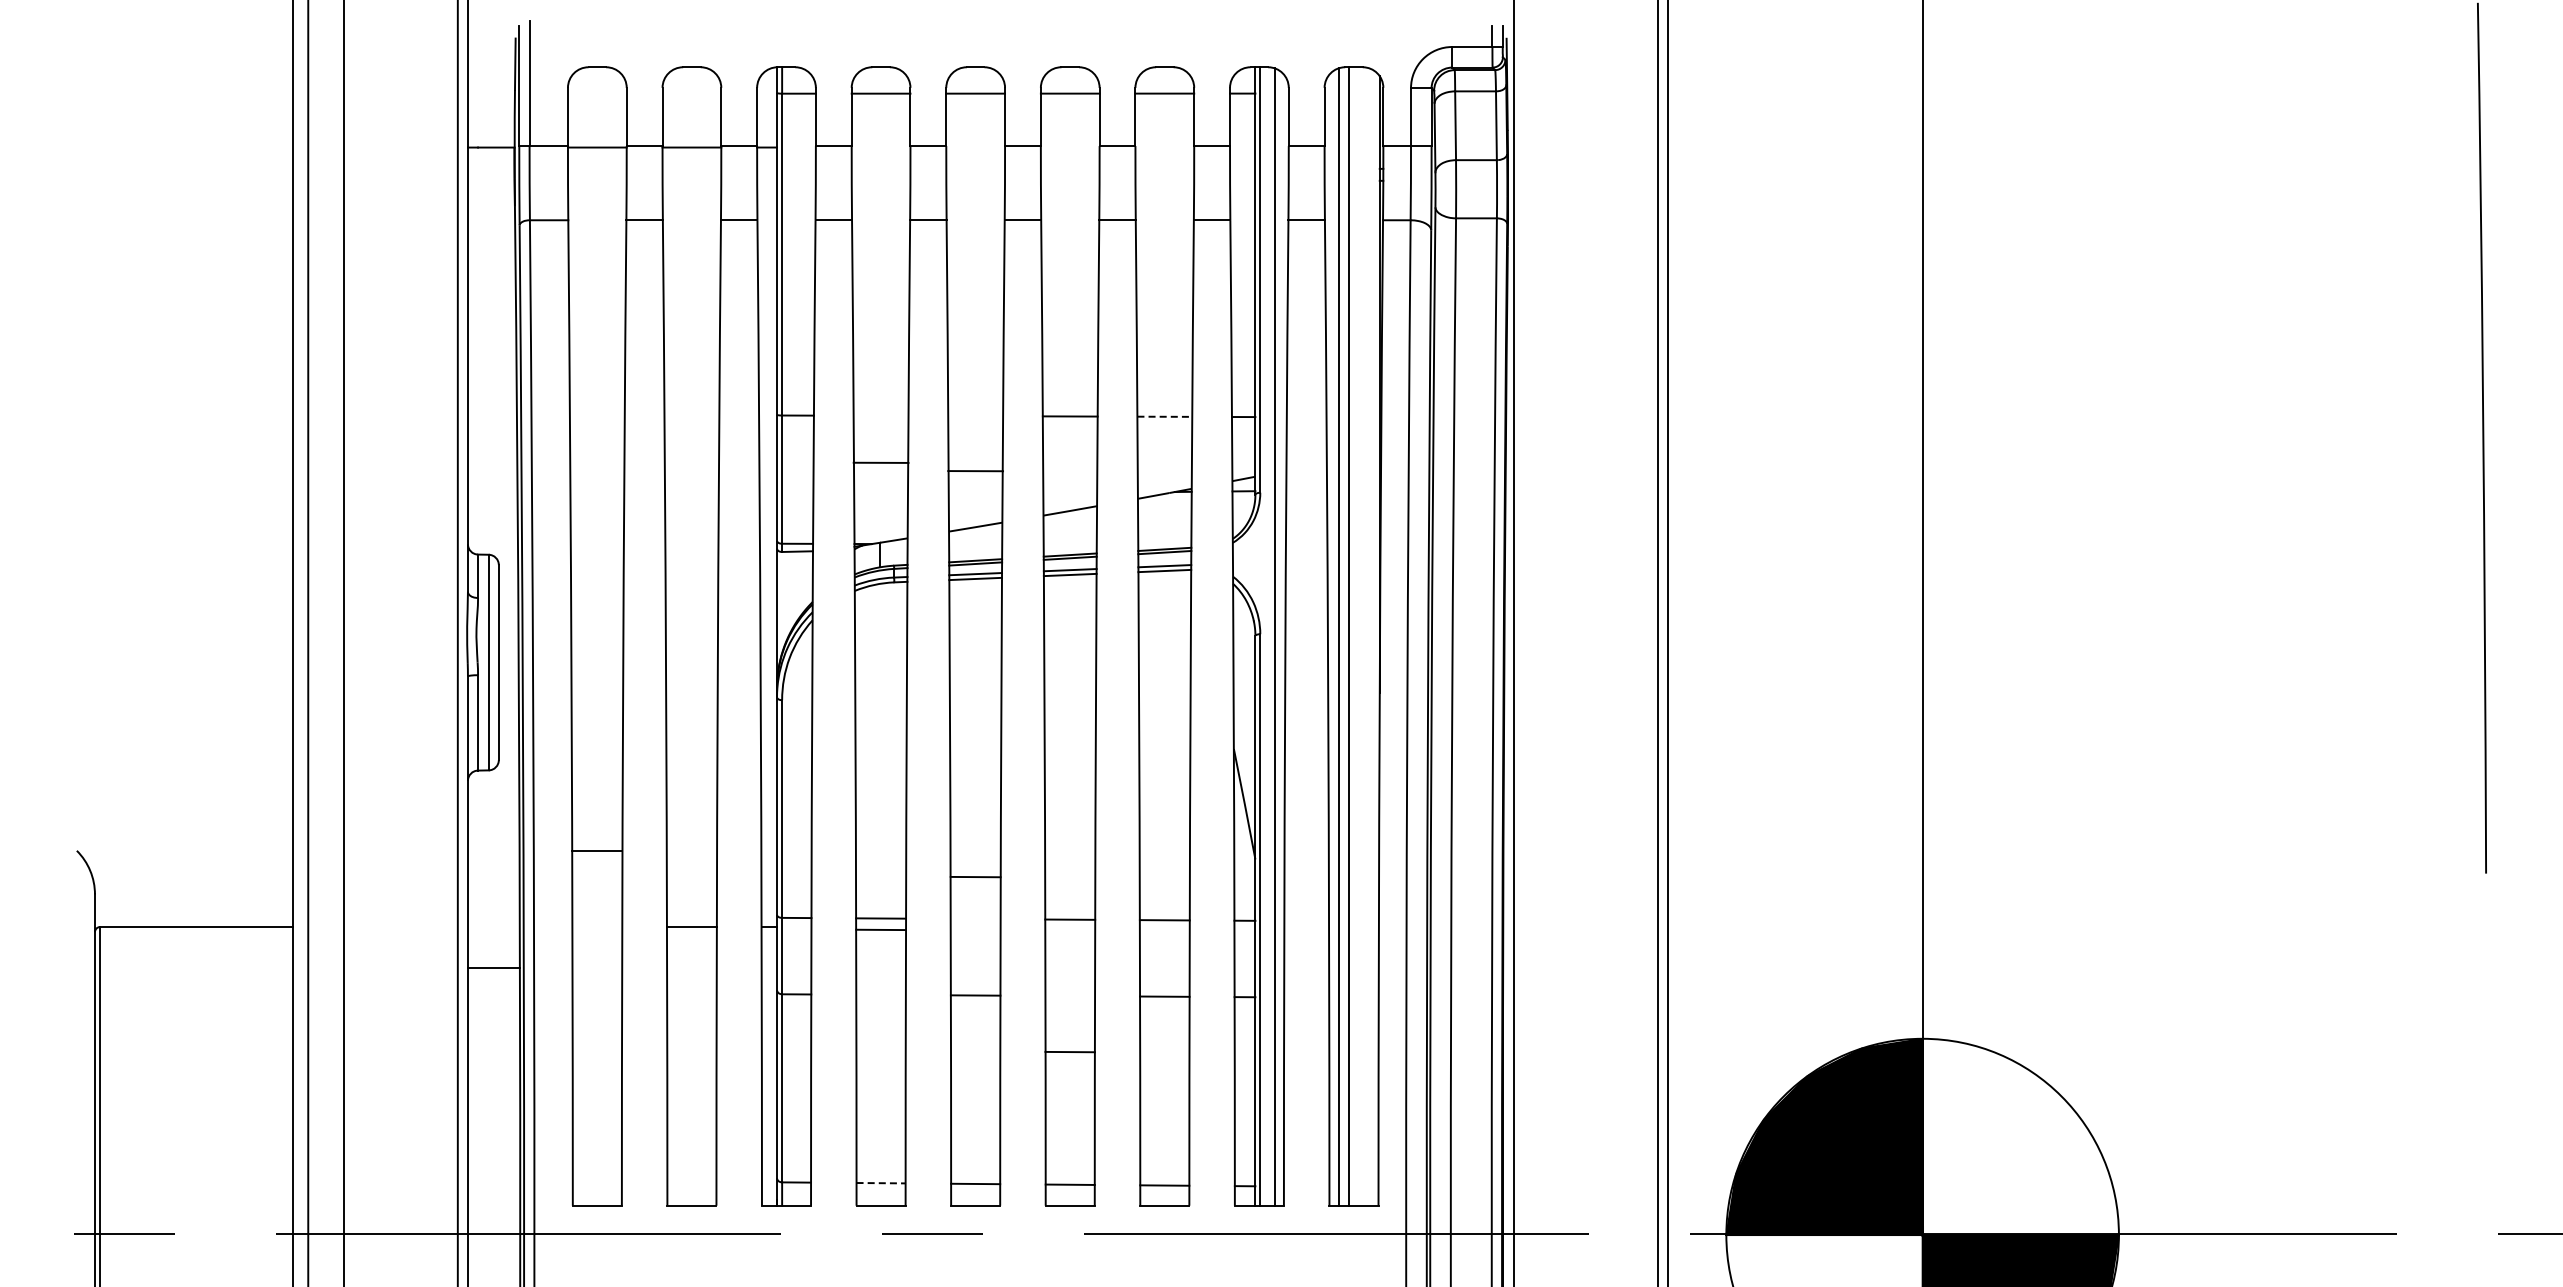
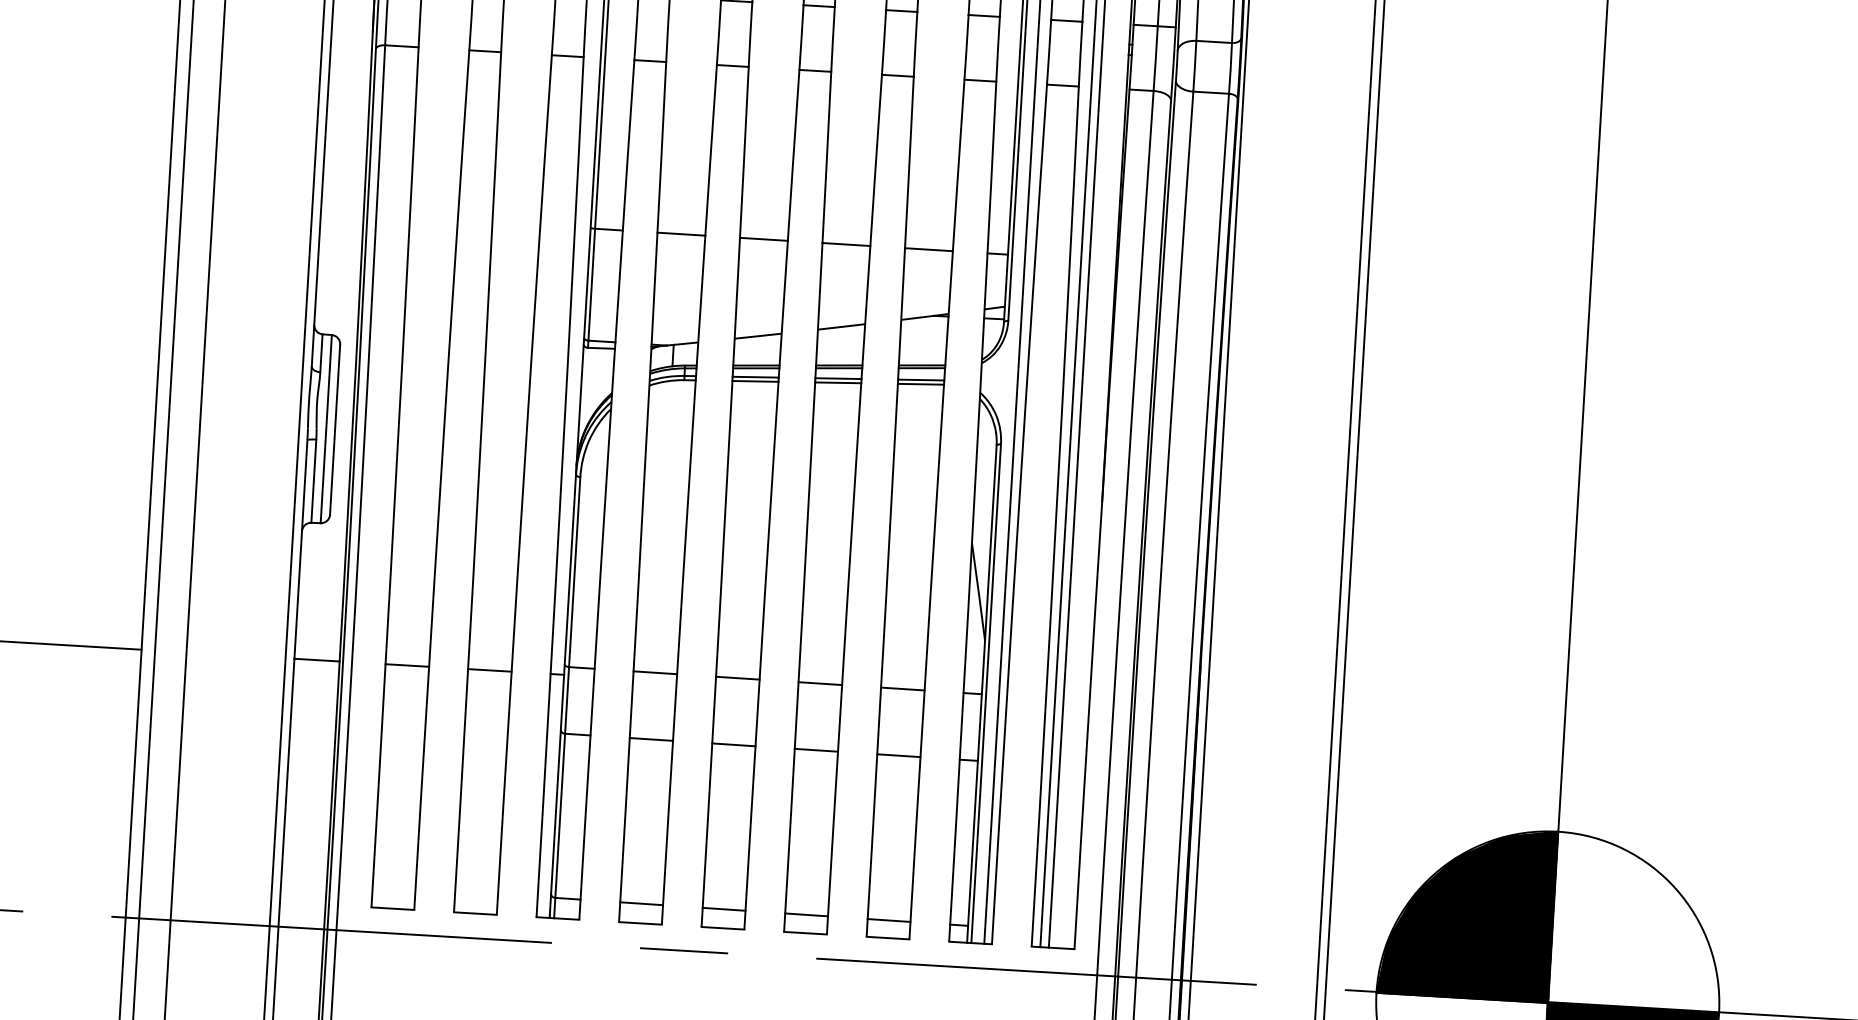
line: (1165, 416) -> (929, 249), dashed -> solid
line: (880, 462) -> (680, 233), moved
line: (975, 471) -> (763, 239), moved
line: (597, 851) -> (407, 665), moved
line: (975, 876) -> (737, 677), moved
line: (880, 929) -> (650, 739), moved
line: (493, 968) -> (316, 660), moved
line: (1070, 1051) -> (816, 749), moved
line: (881, 1183) -> (641, 904), dashed -> solid

